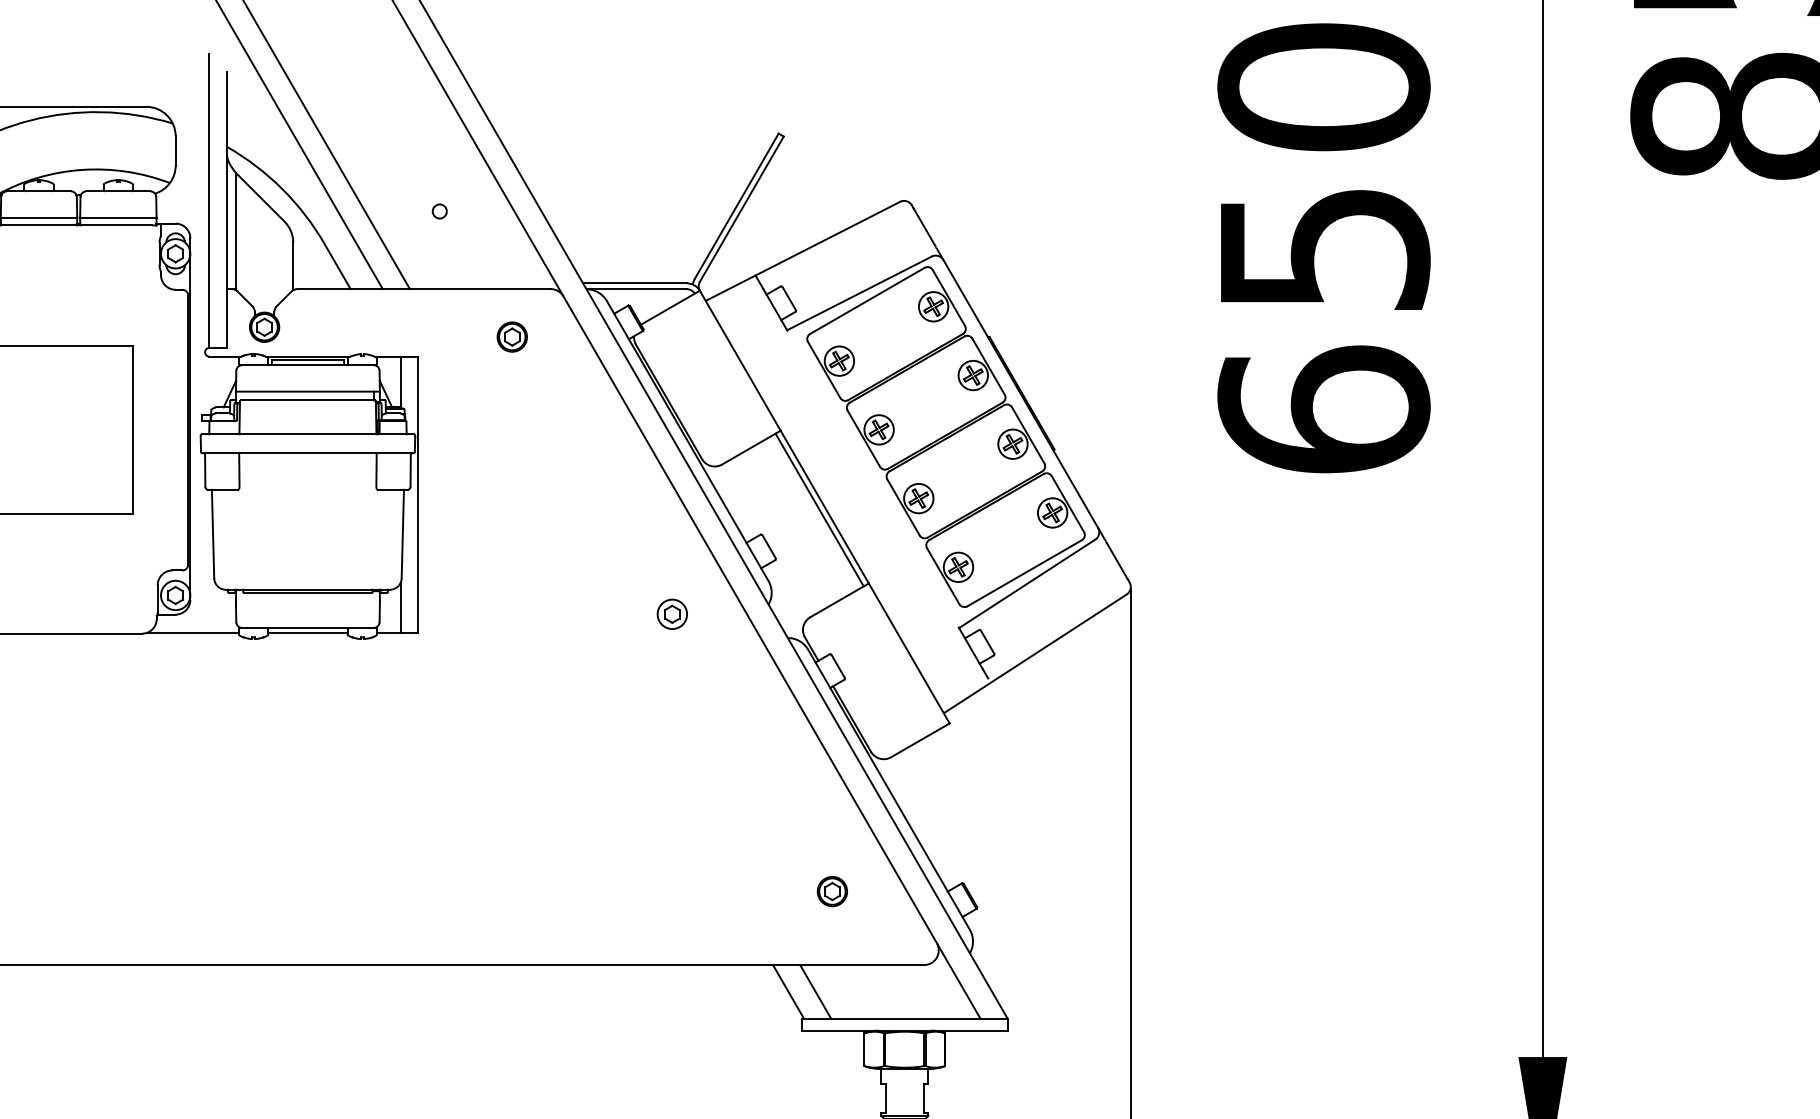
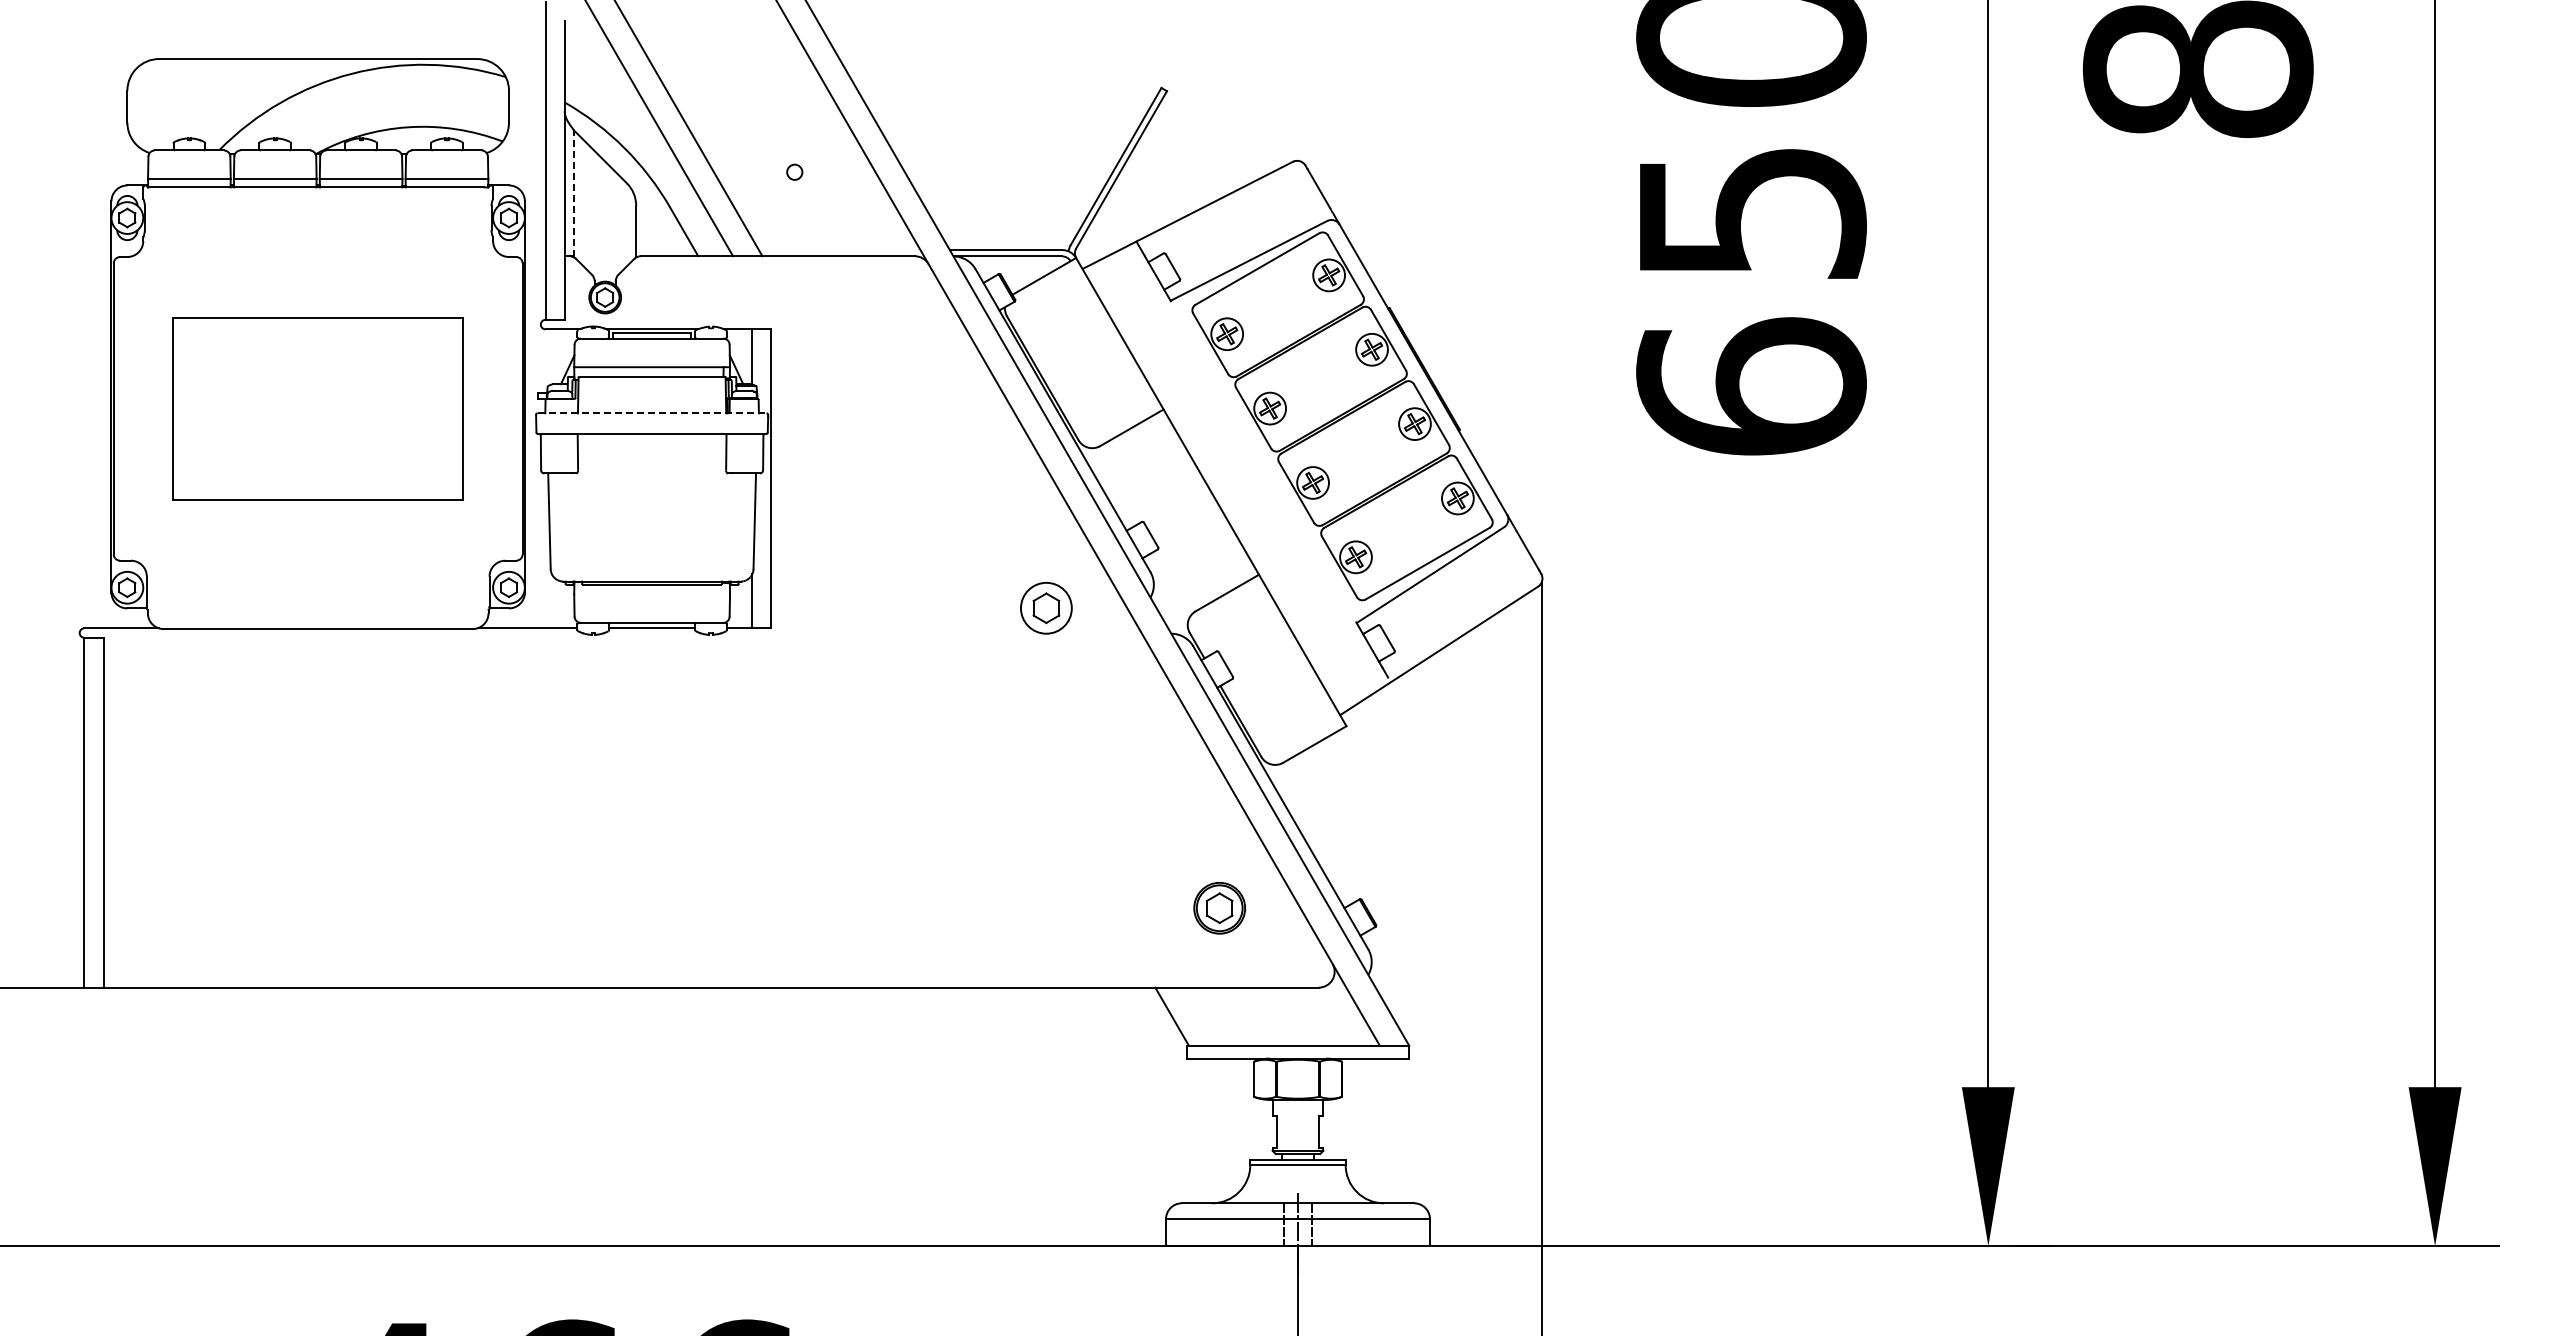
line: (236, 231) -> (574, 193), solid -> dashed
part: (511, 336) -> (872, 307), removed
line: (308, 434) -> (652, 413), solid -> dashed
line: (819, 509) -> (1205, 494), removed
part: (672, 613) -> (1046, 607), size x1.6
part: (832, 890) -> (1219, 907), size x1.6
line: (815, 991) -> (1201, 1016), removed

